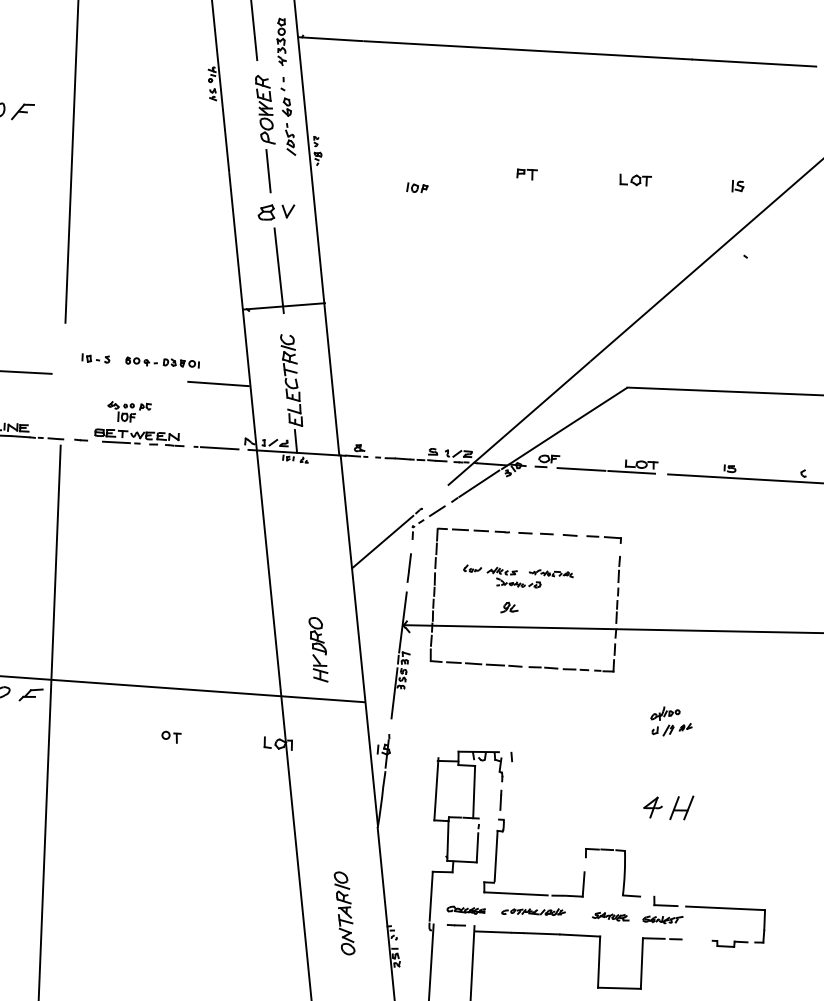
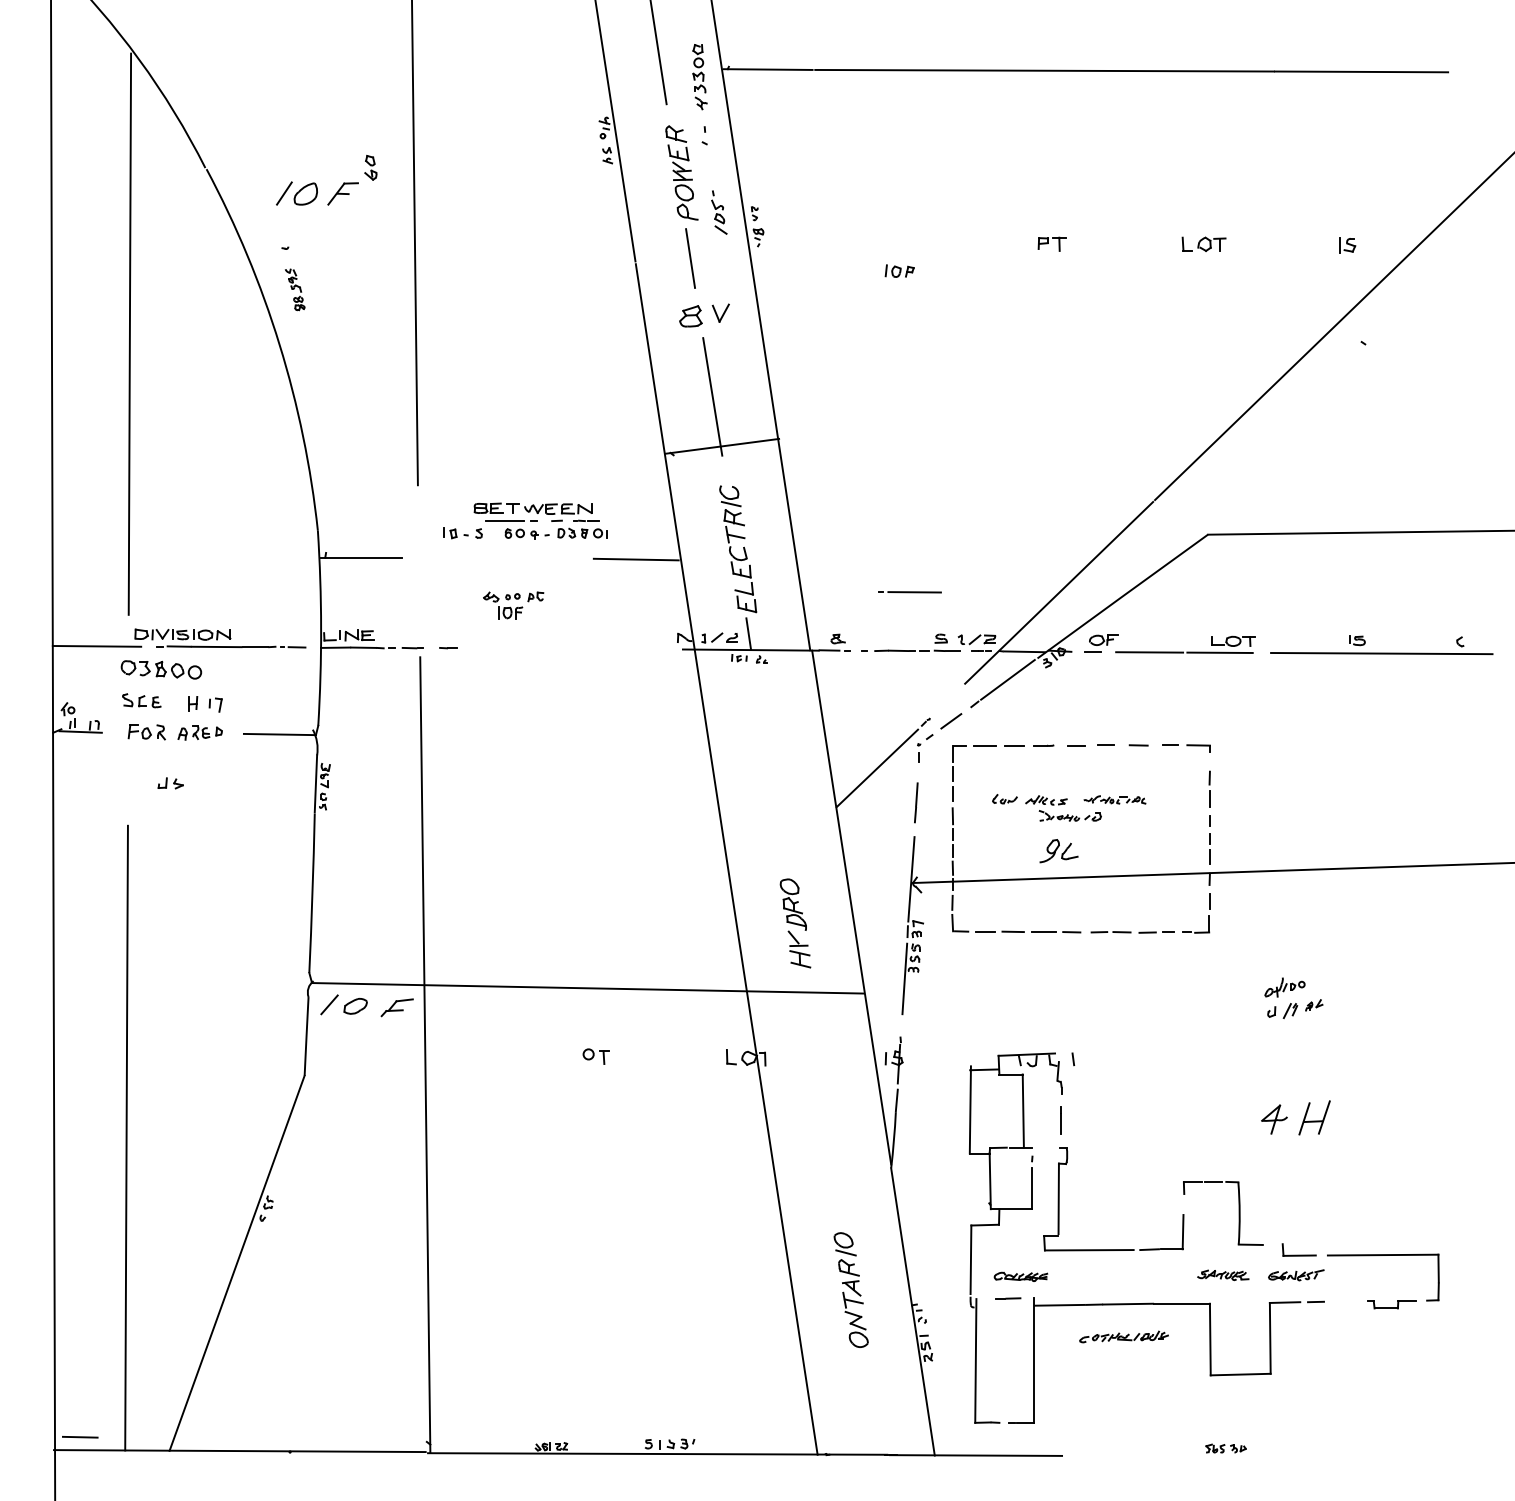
part: (286, 106) -> (370, 167), moved
part: (139, 437) -> (536, 511), moved
line: (216, 448) -> (909, 592), moved
part: (509, 607) -> (1058, 850), size x1.6
part: (533, 911) -> (1123, 1336), moved

